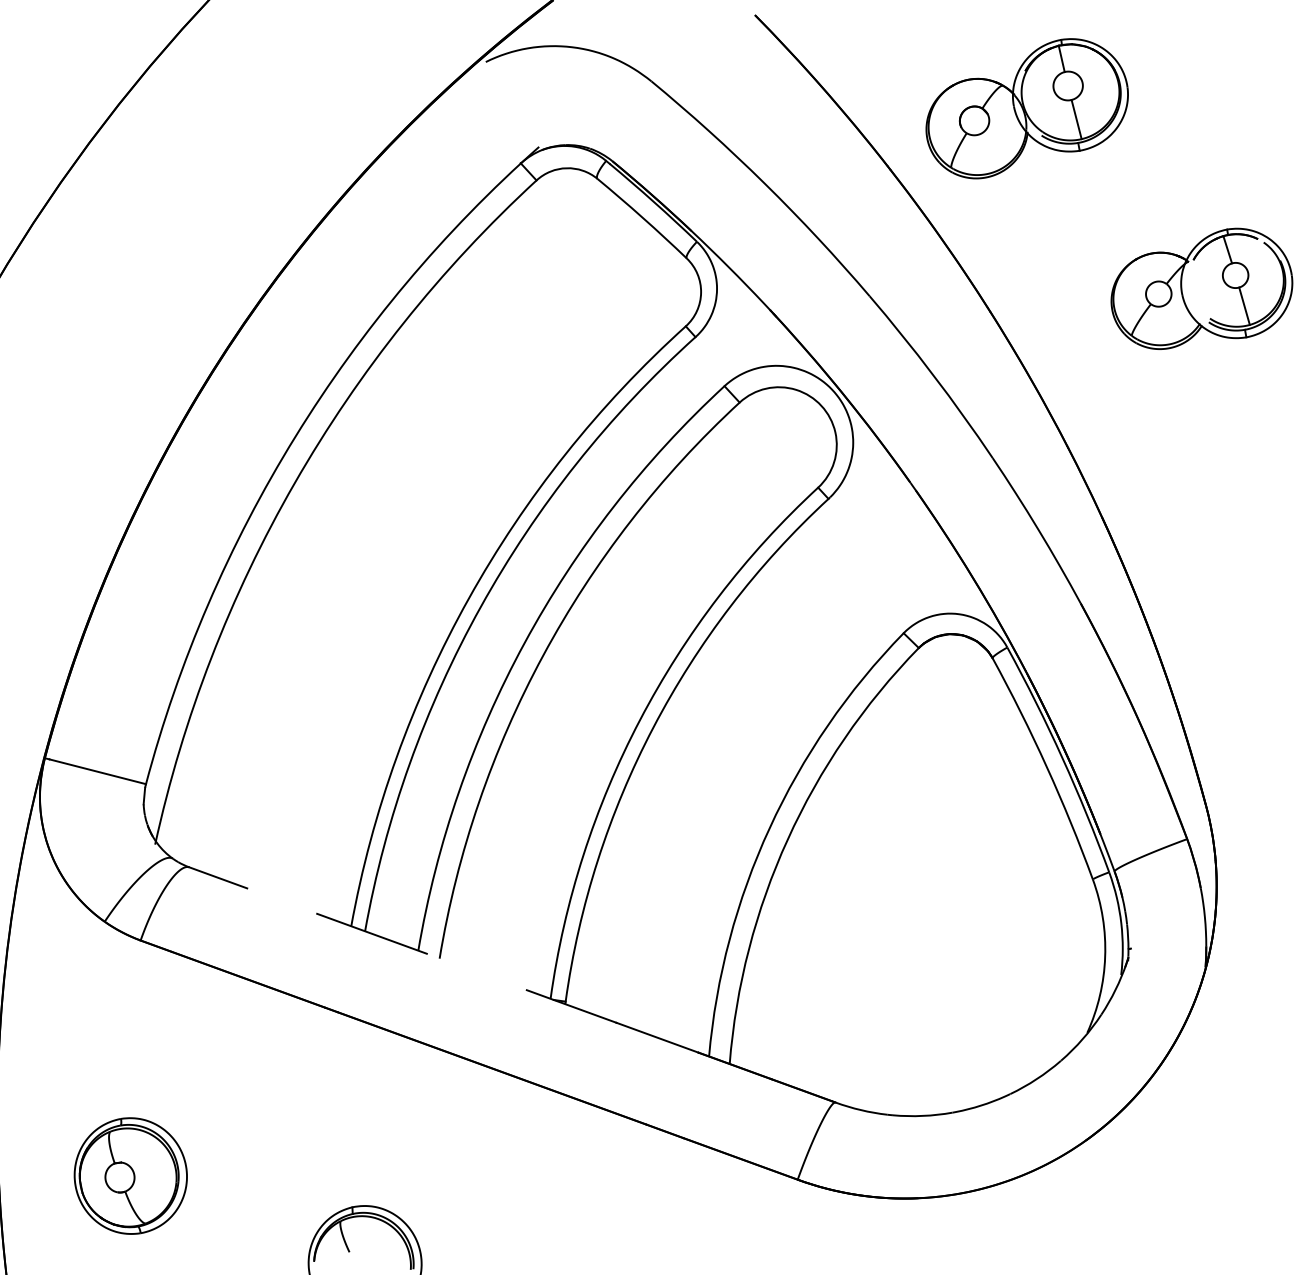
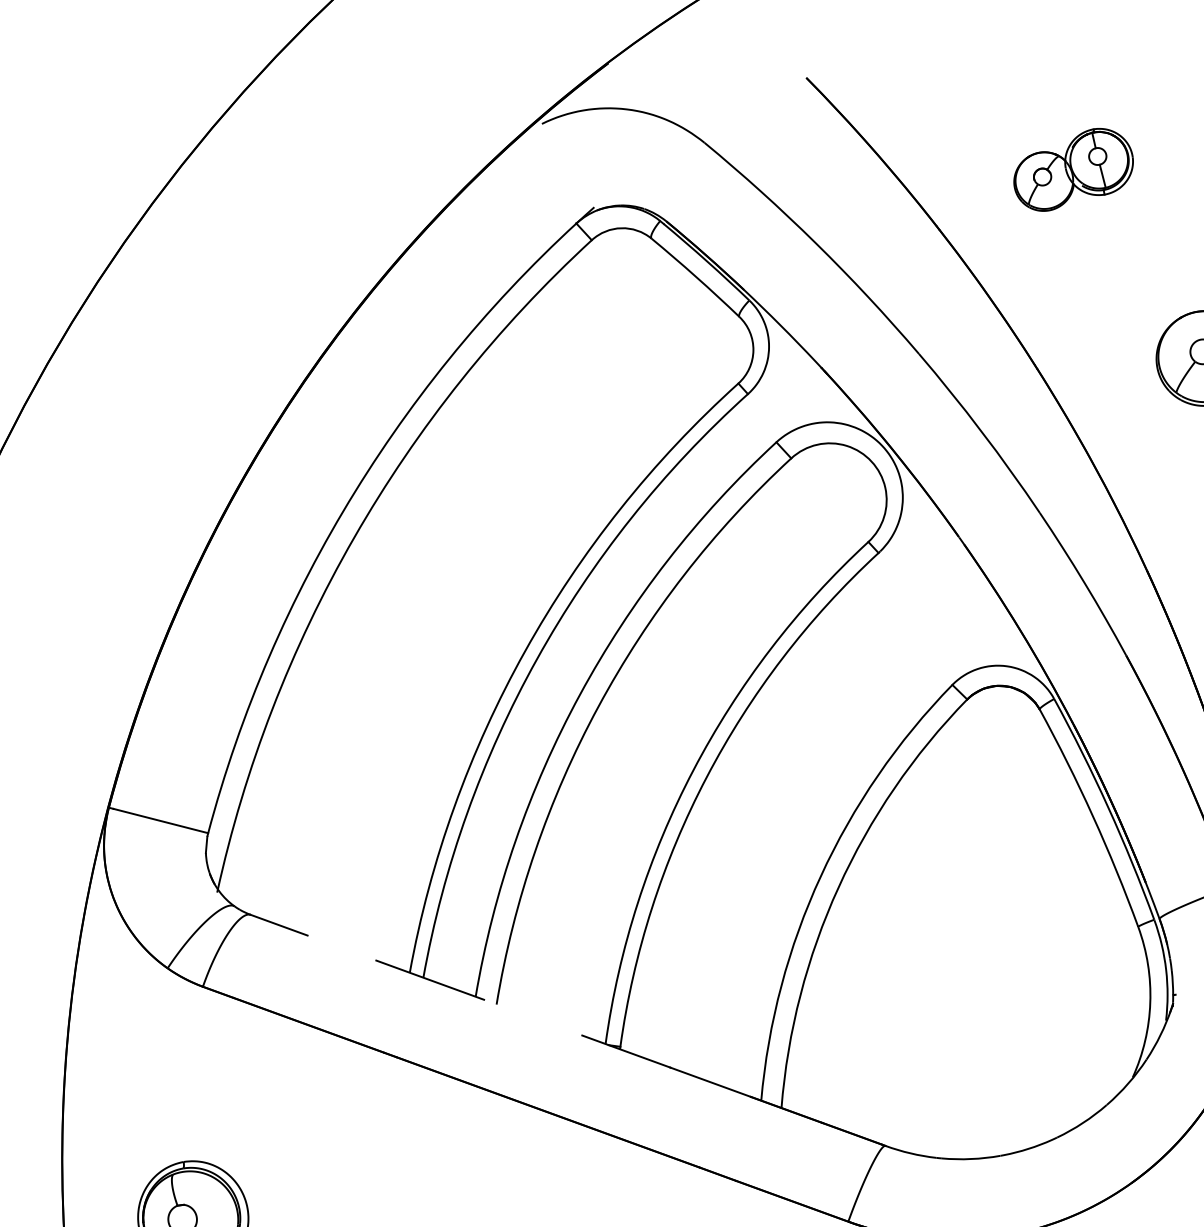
part: (1026, 108) -> (1073, 169), size x0.6

